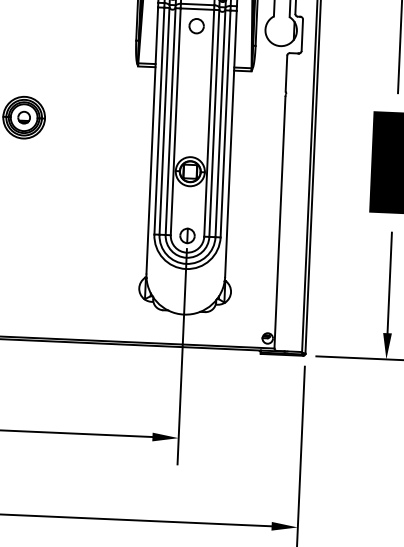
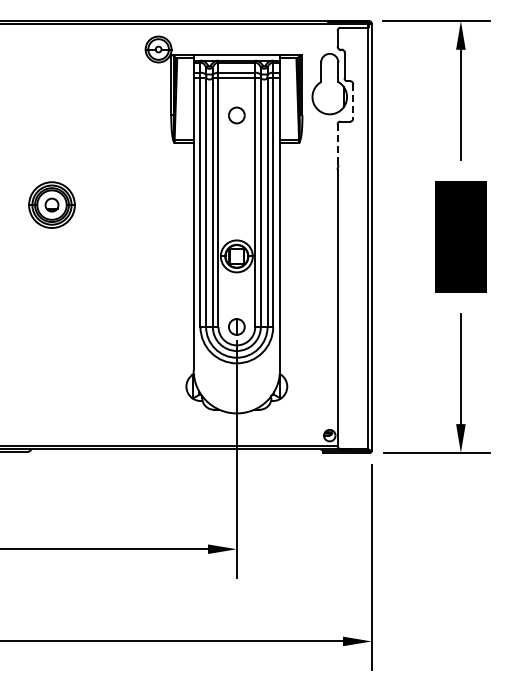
part: (196, 26) -> (236, 115), moved
line: (302, 35) -> (353, 101), solid -> dashed
line: (286, 73) -> (337, 144), solid -> dashed

